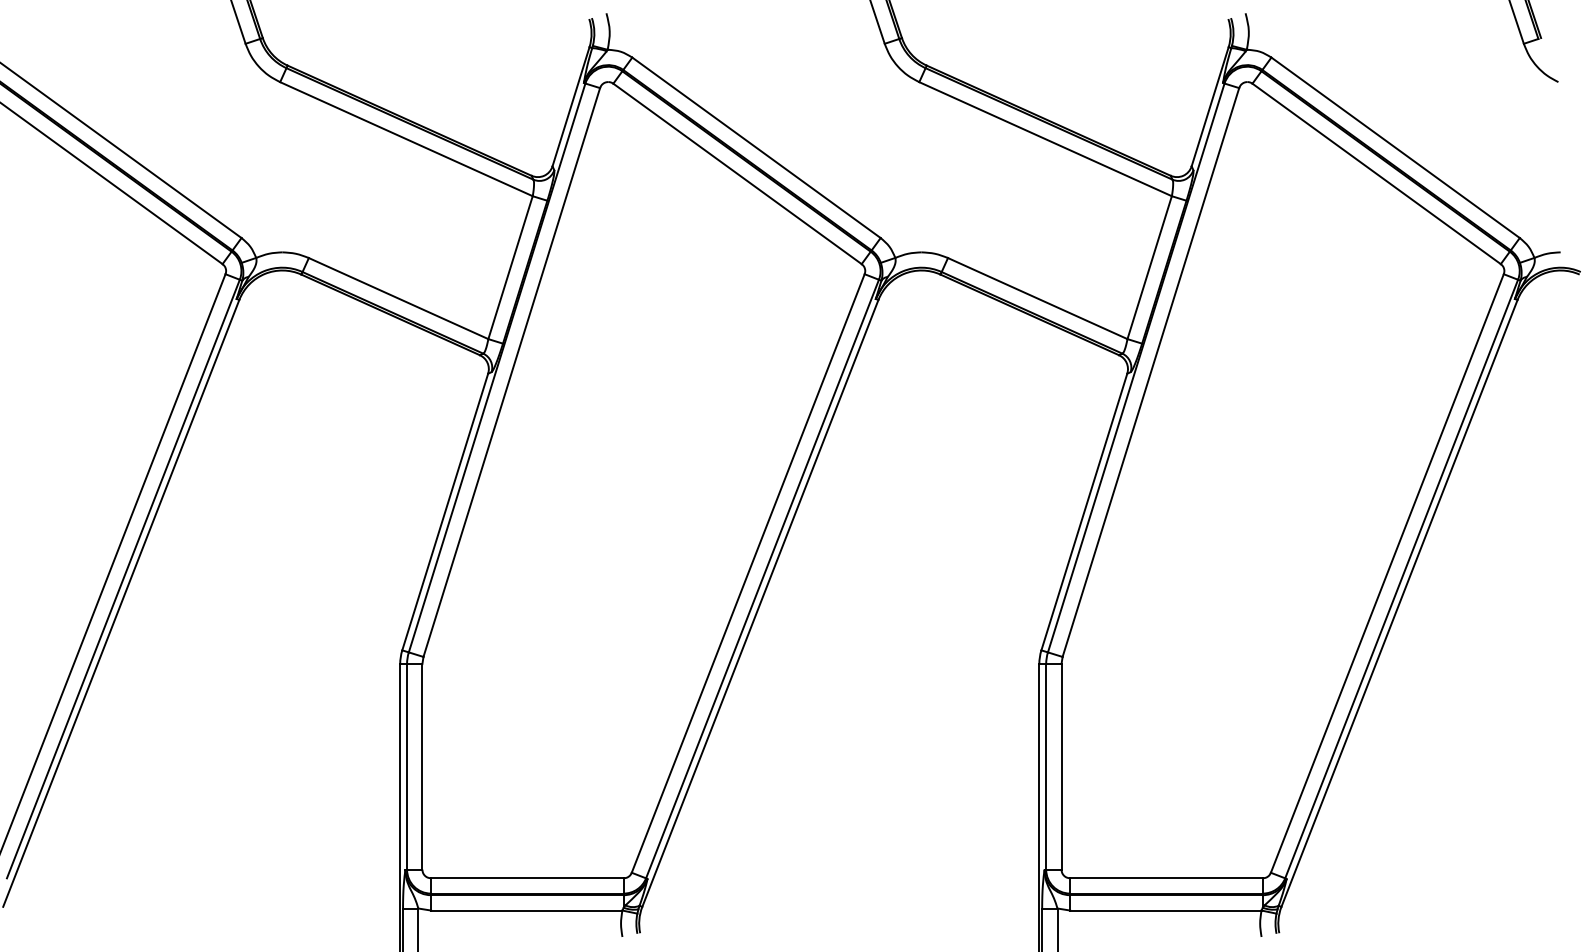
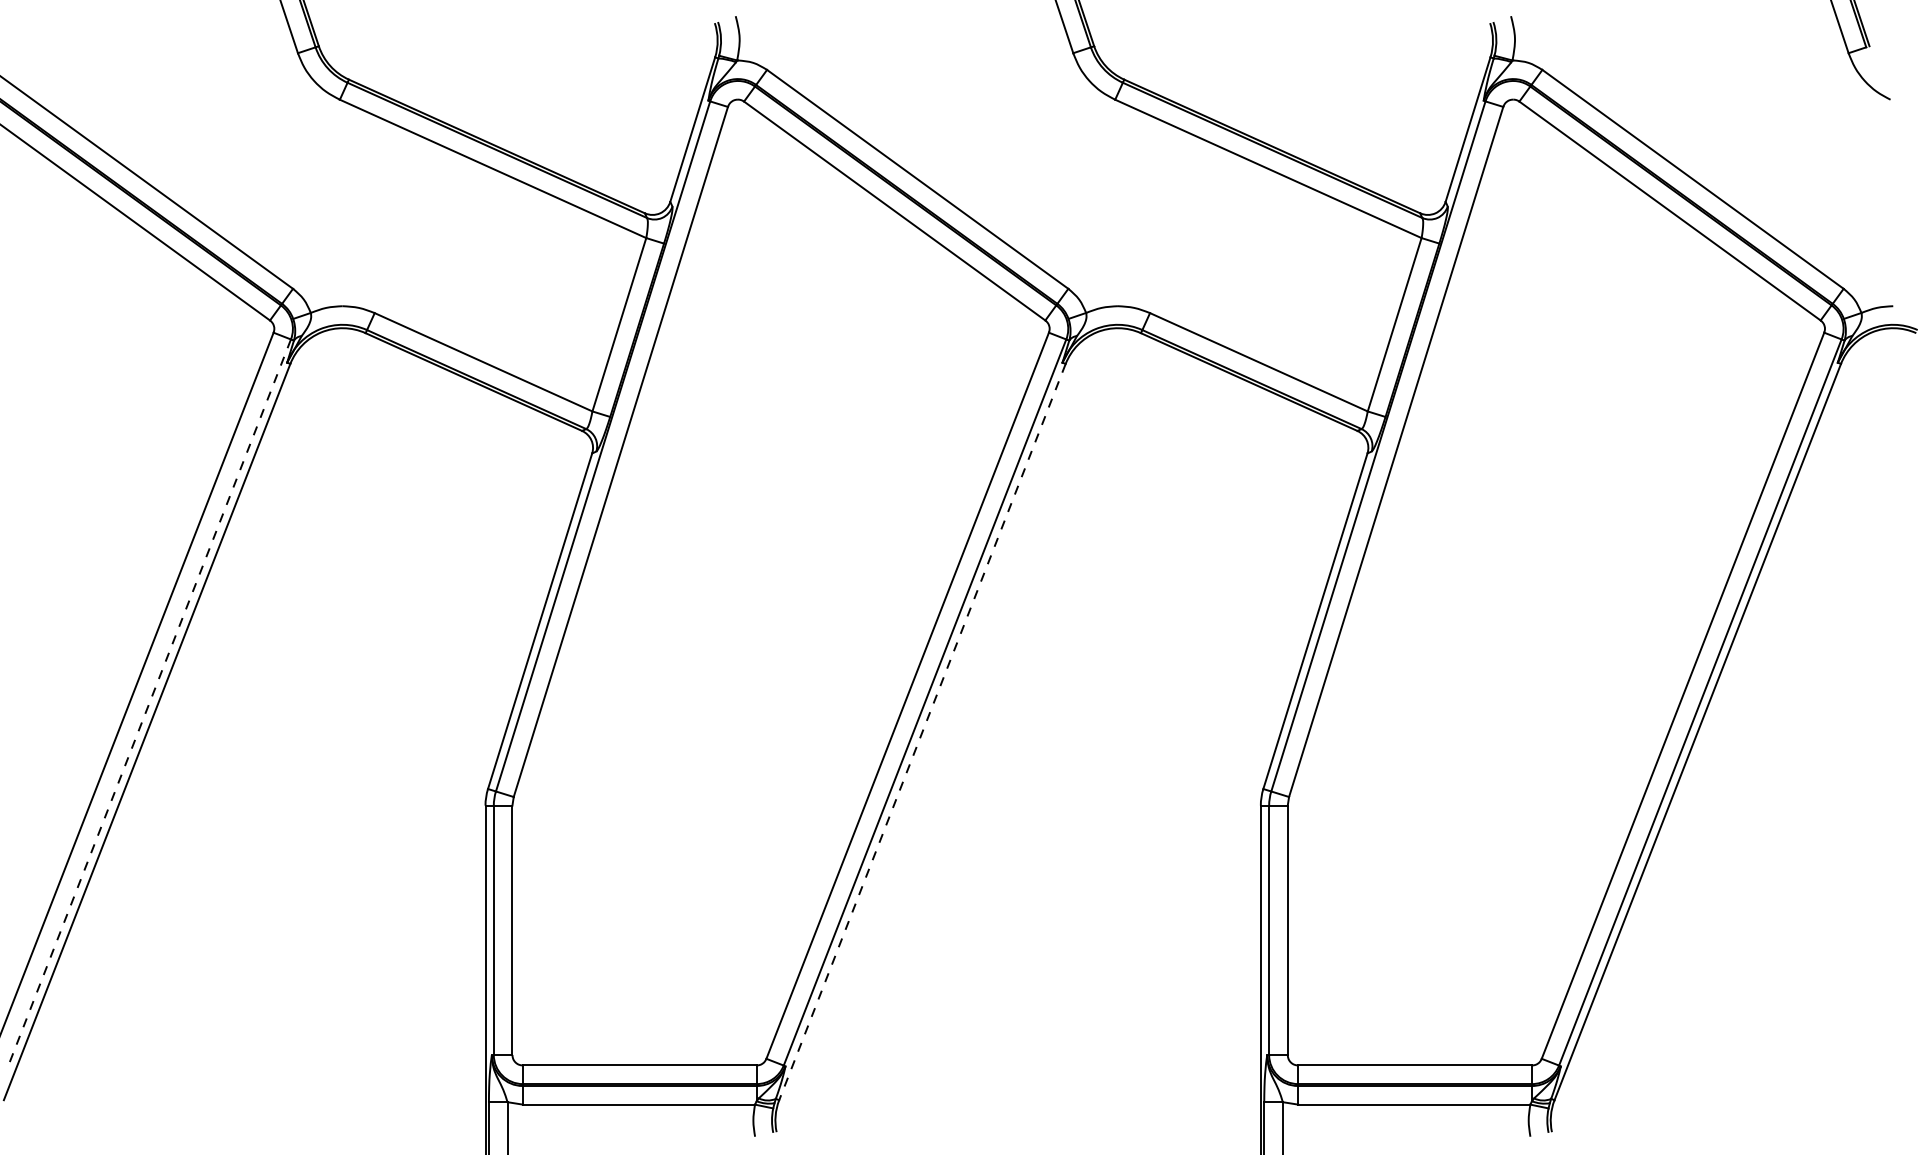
line: (123, 579) -> (149, 703), solid -> dashed
line: (760, 603) -> (922, 732), solid -> dashed

